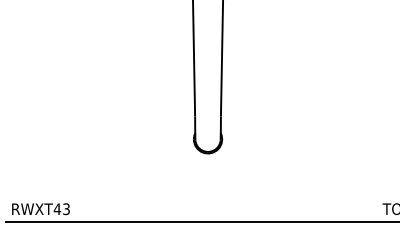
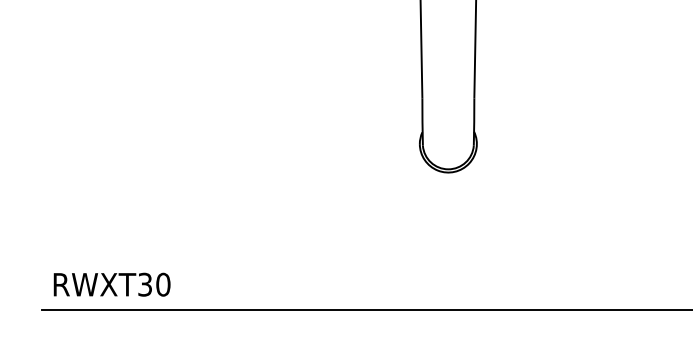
text: (61, 209) -> (153, 285), RWXT43 -> RWXT30

